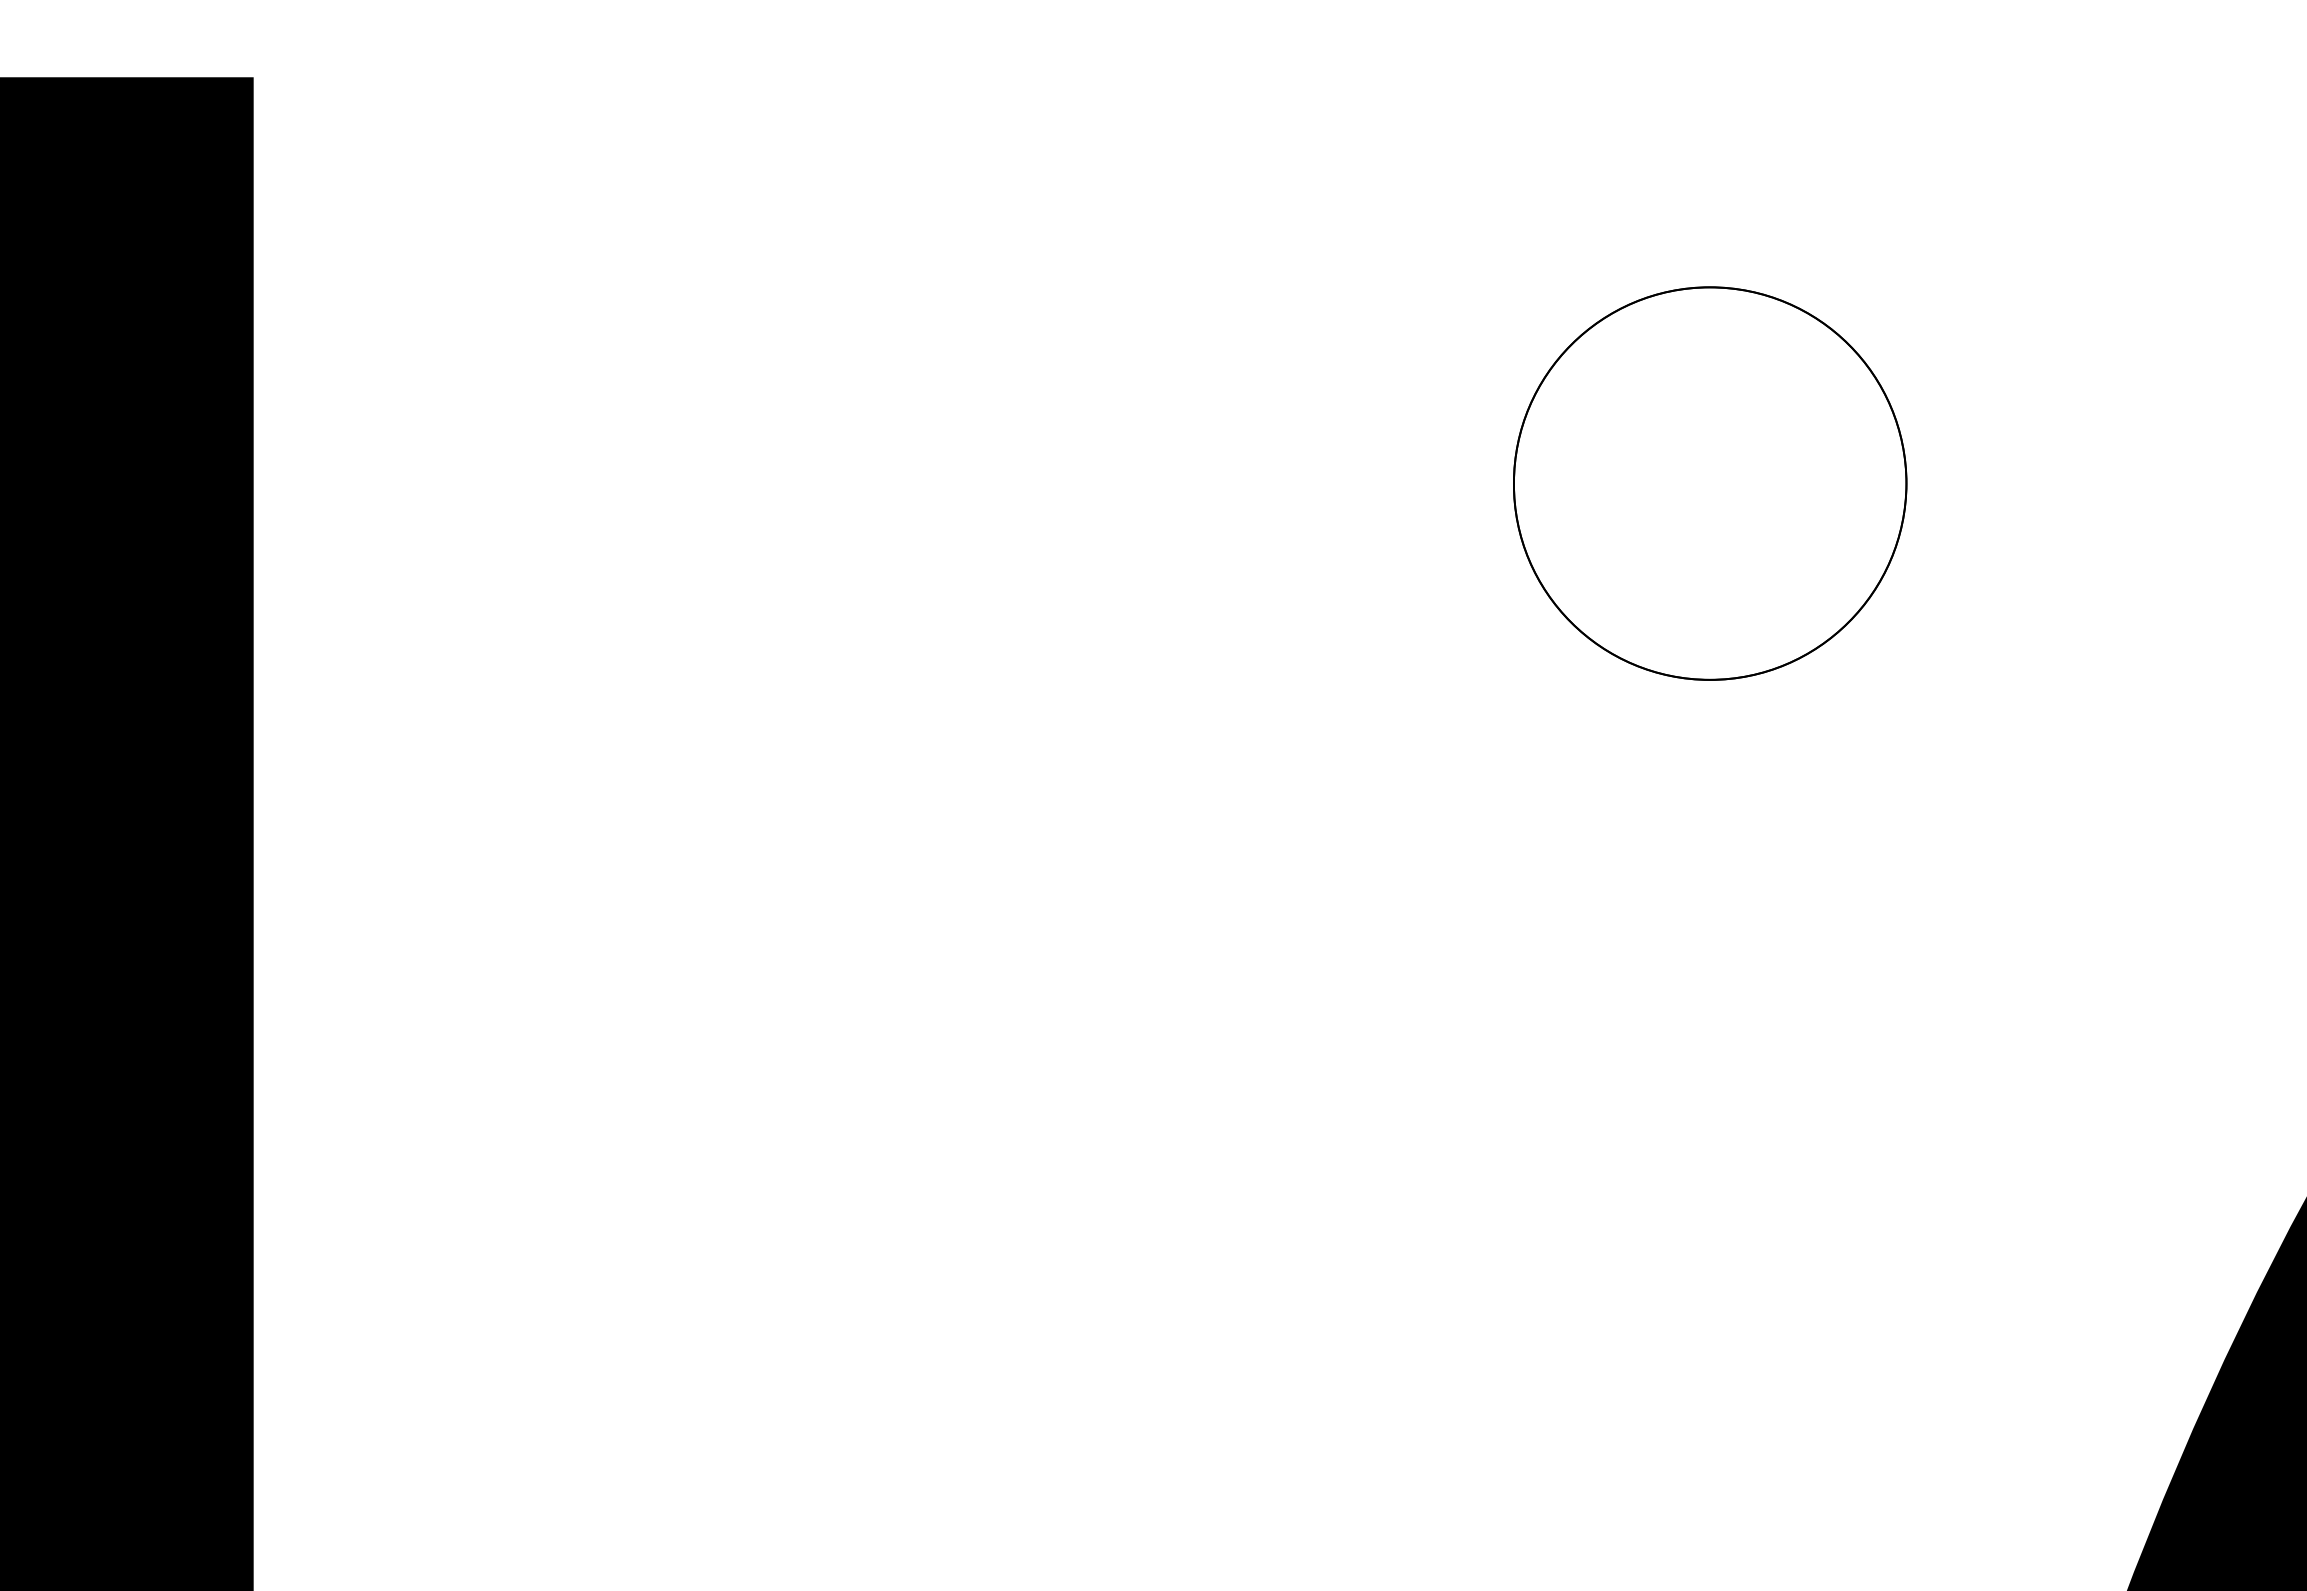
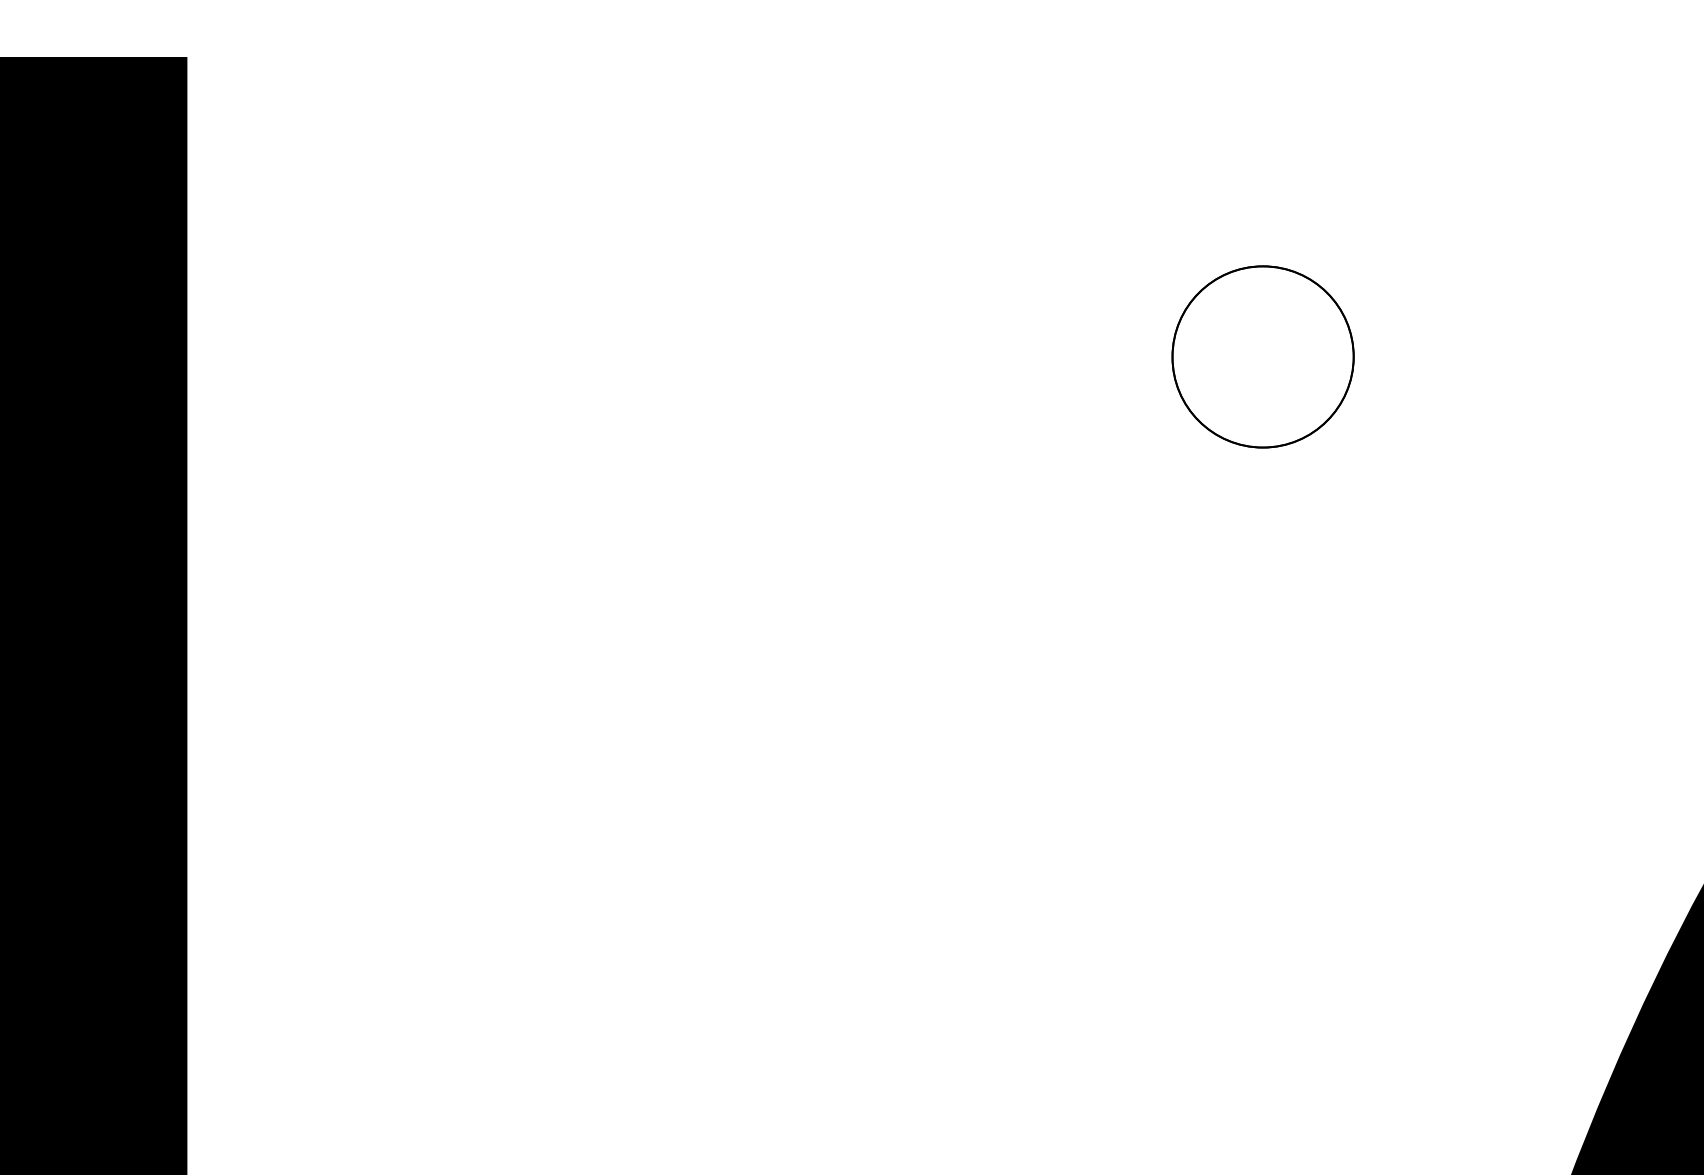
part: (1709, 482) -> (1262, 356), size x0.62

